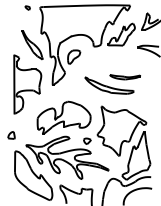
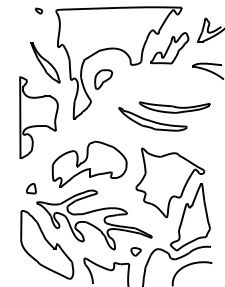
part: (124, 77) -> (174, 107), size x1.67
part: (11, 135) -> (31, 188), moved
part: (86, 141) -> (135, 251), moved

